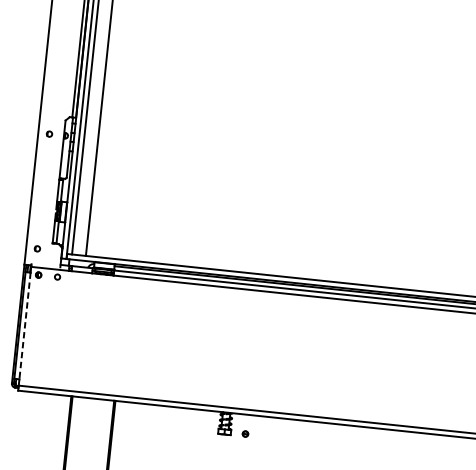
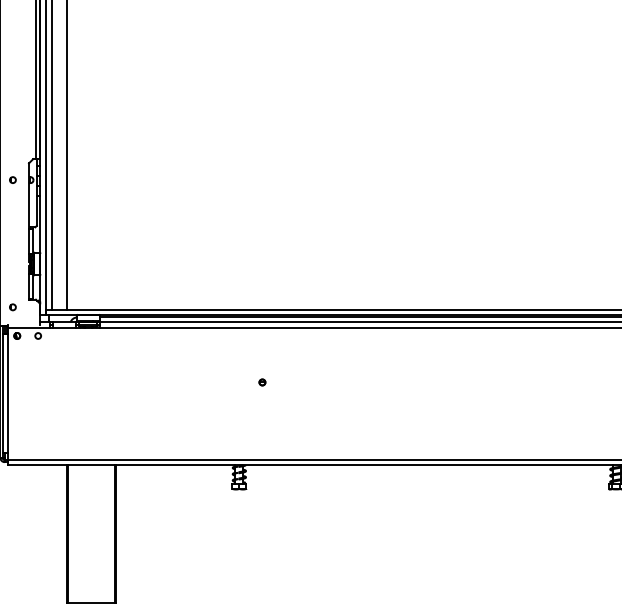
line: (25, 326) -> (8, 393), dashed -> solid
part: (245, 434) -> (262, 382), moved

